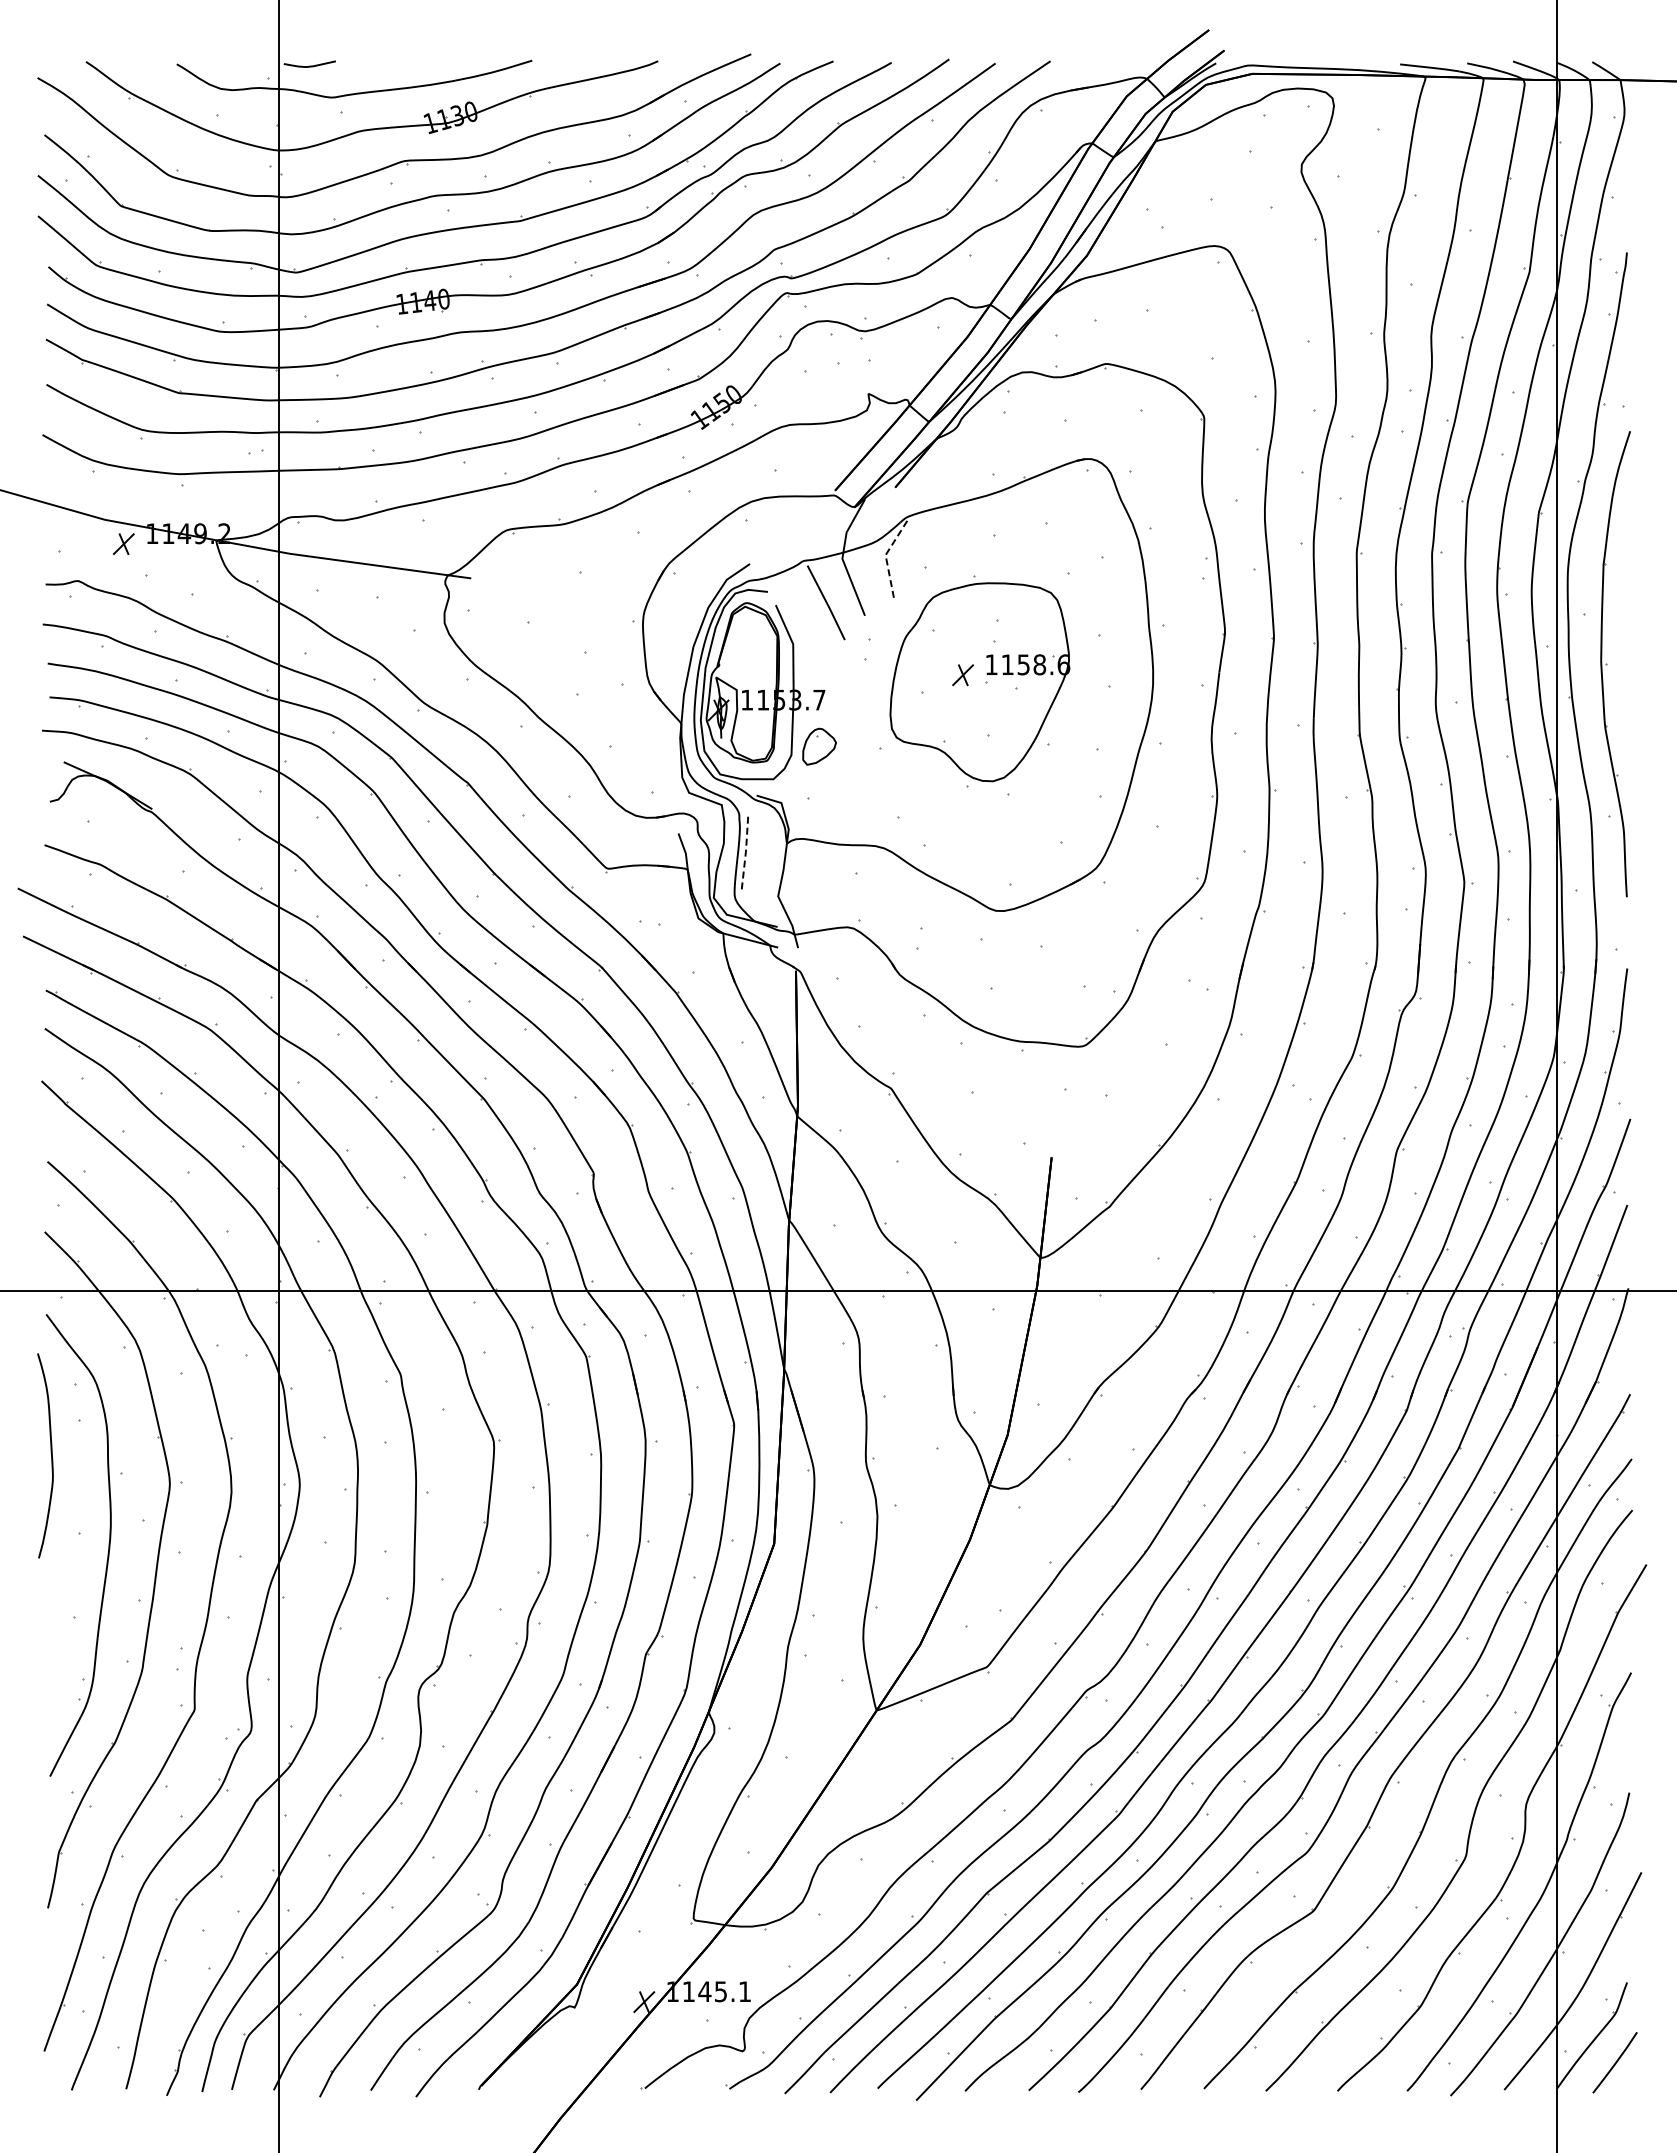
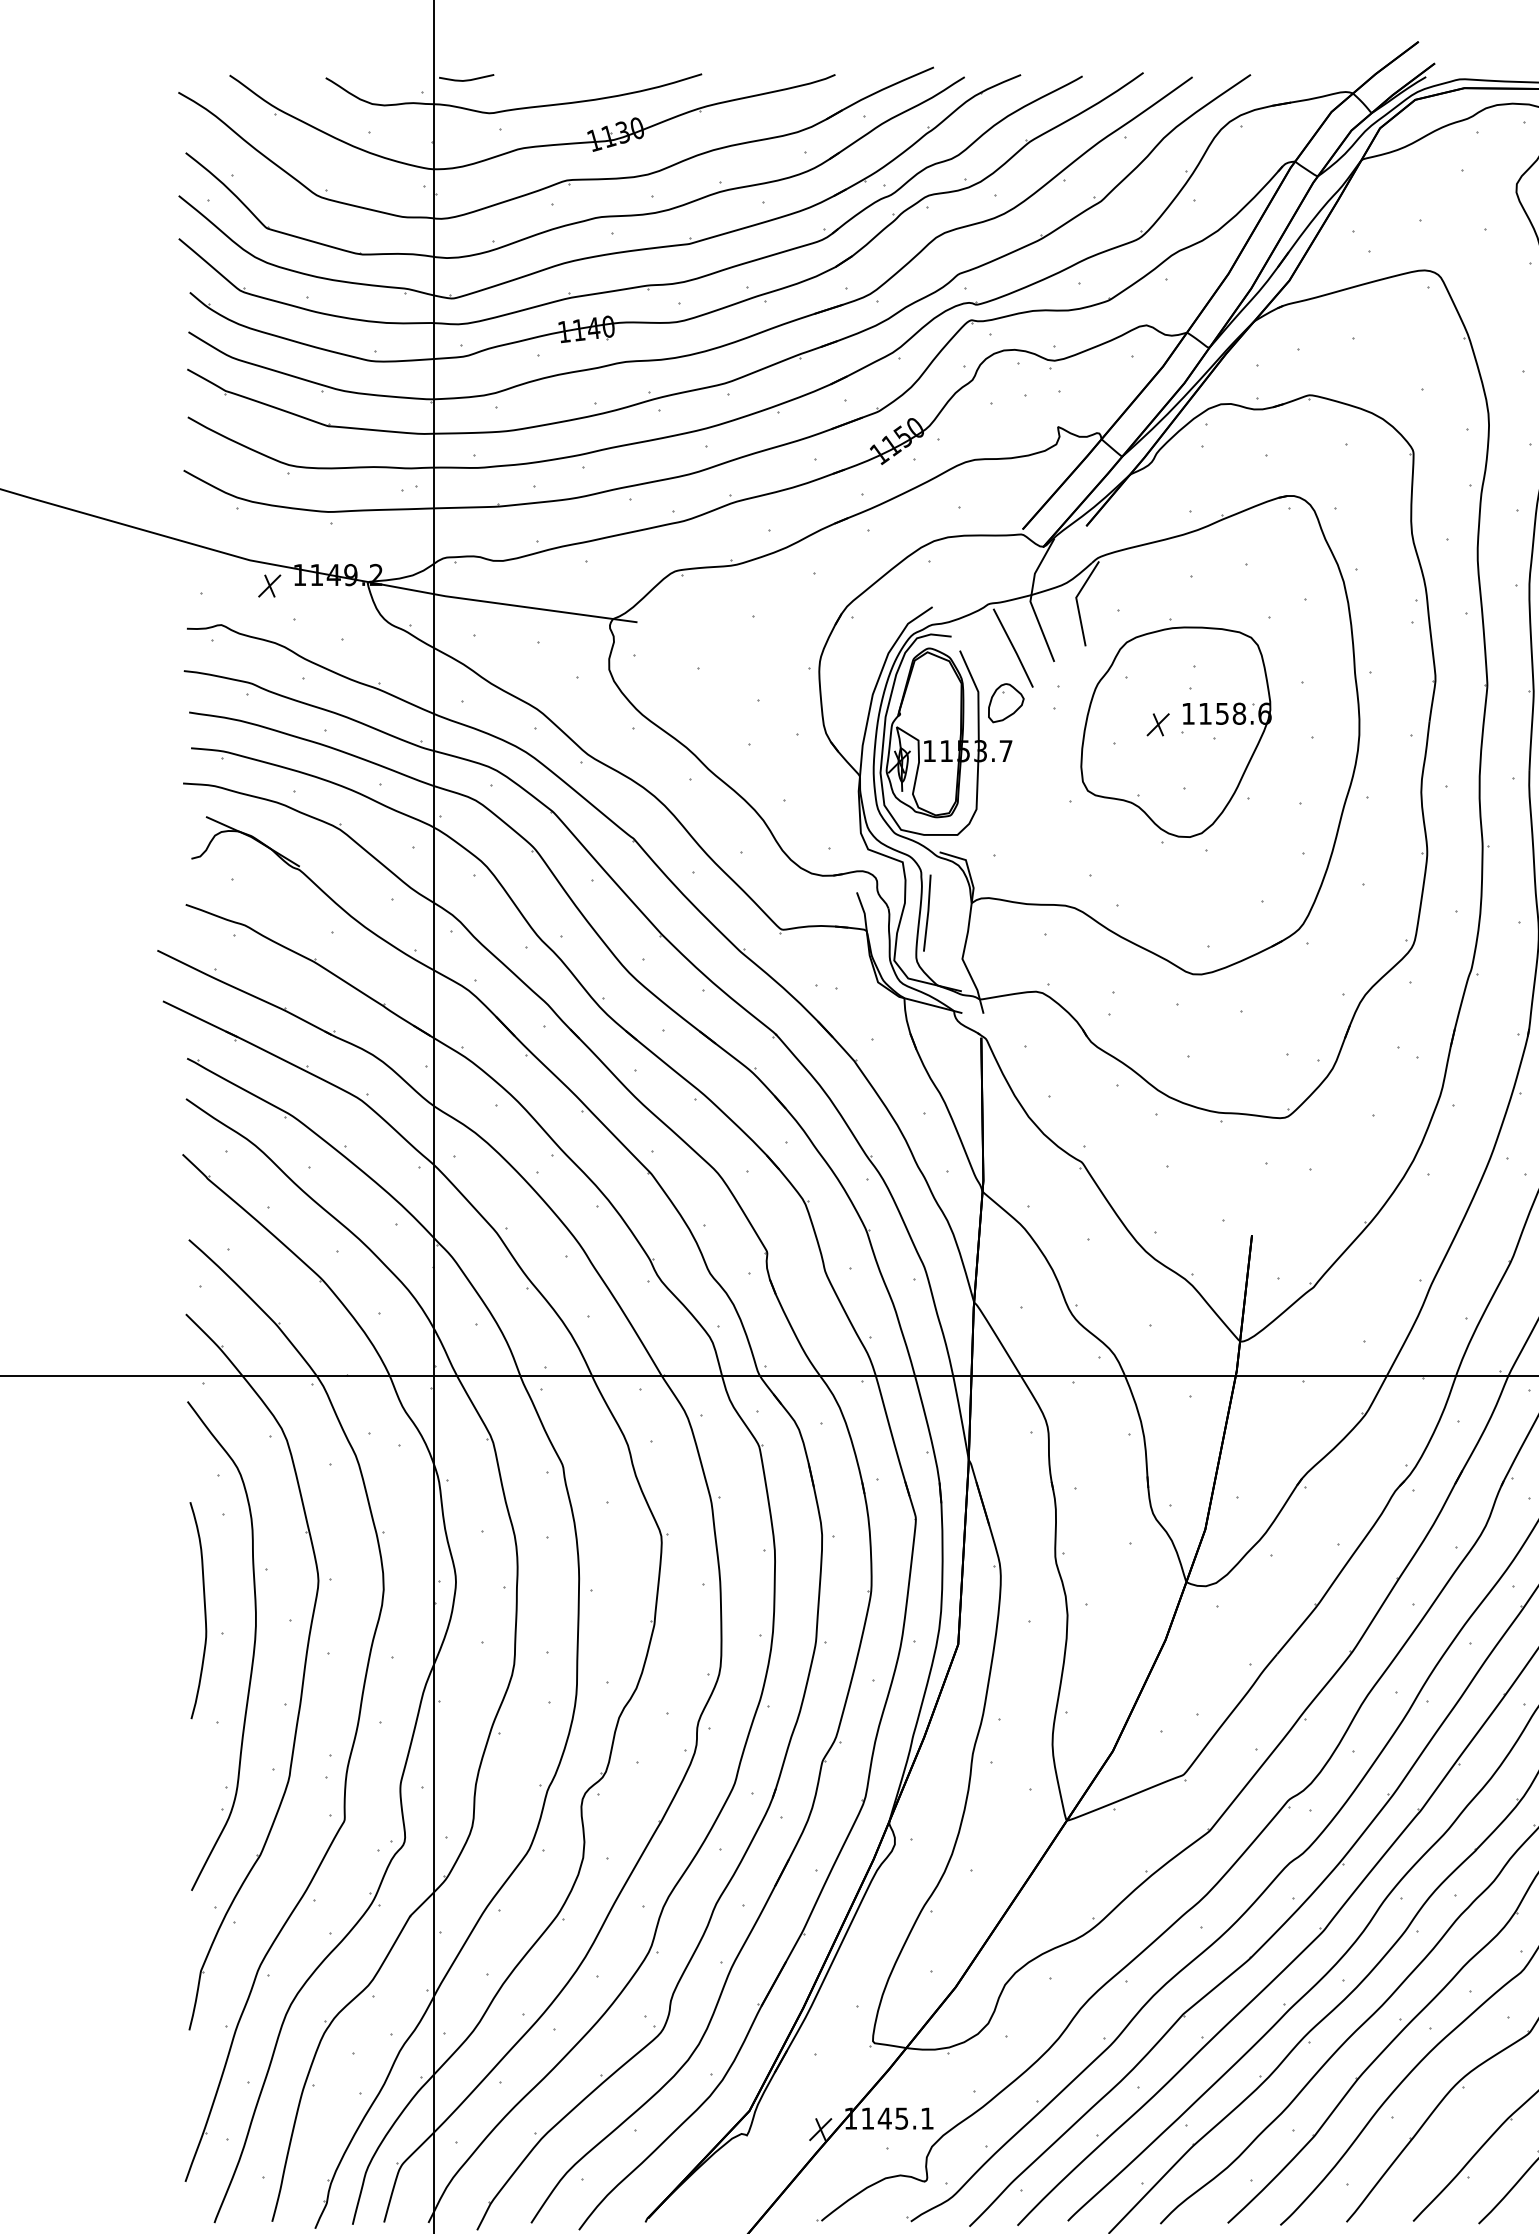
line: (886, 558) -> (1077, 601), dashed -> solid
part: (819, 746) -> (1006, 702), moved
line: (745, 852) -> (927, 912), dashed -> solid
curve: (50, 1452) -> (203, 1607), moved

